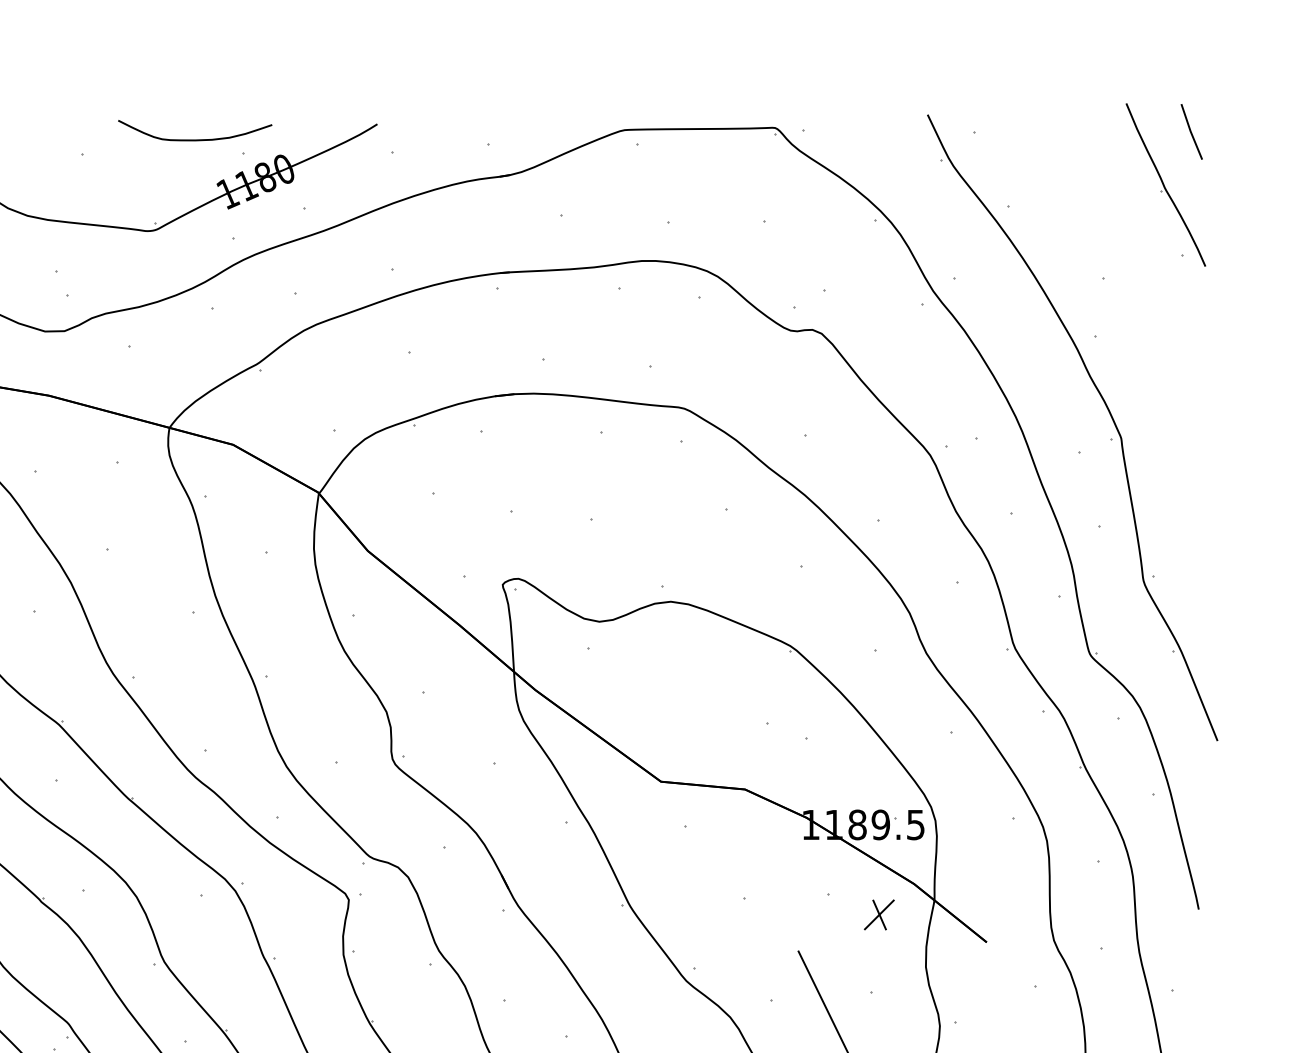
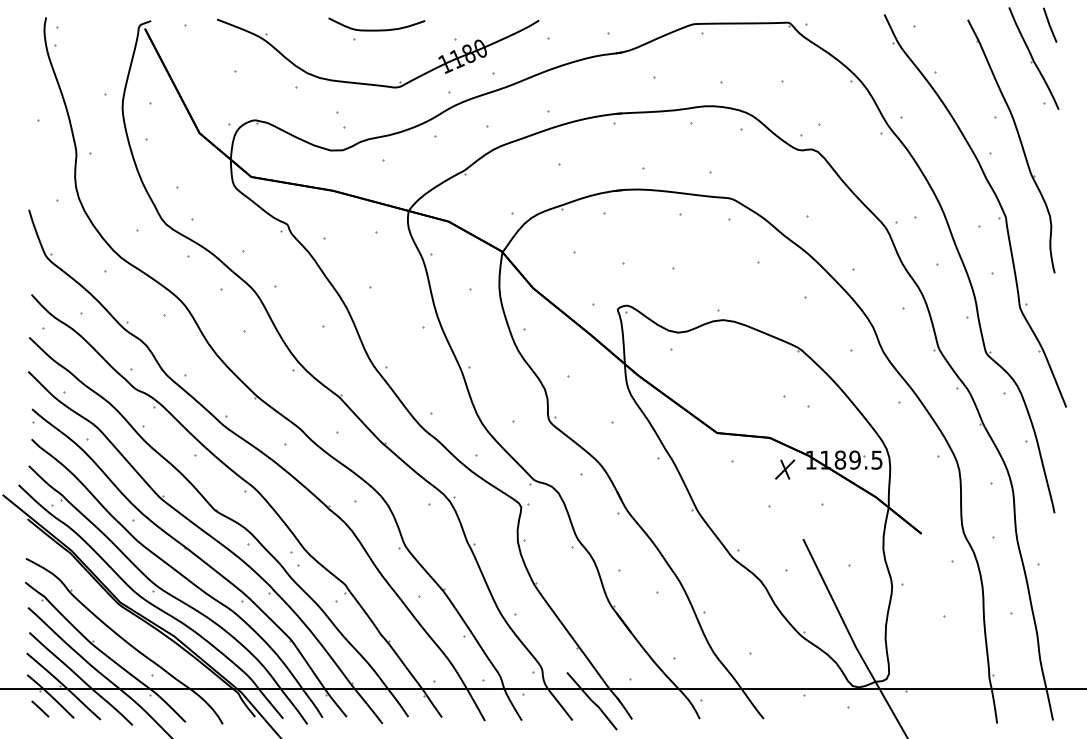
curve: (194, 138) -> (376, 29), moved
part: (1144, 321) -> (1020, 144), added
part: (879, 914) -> (785, 469), moved

